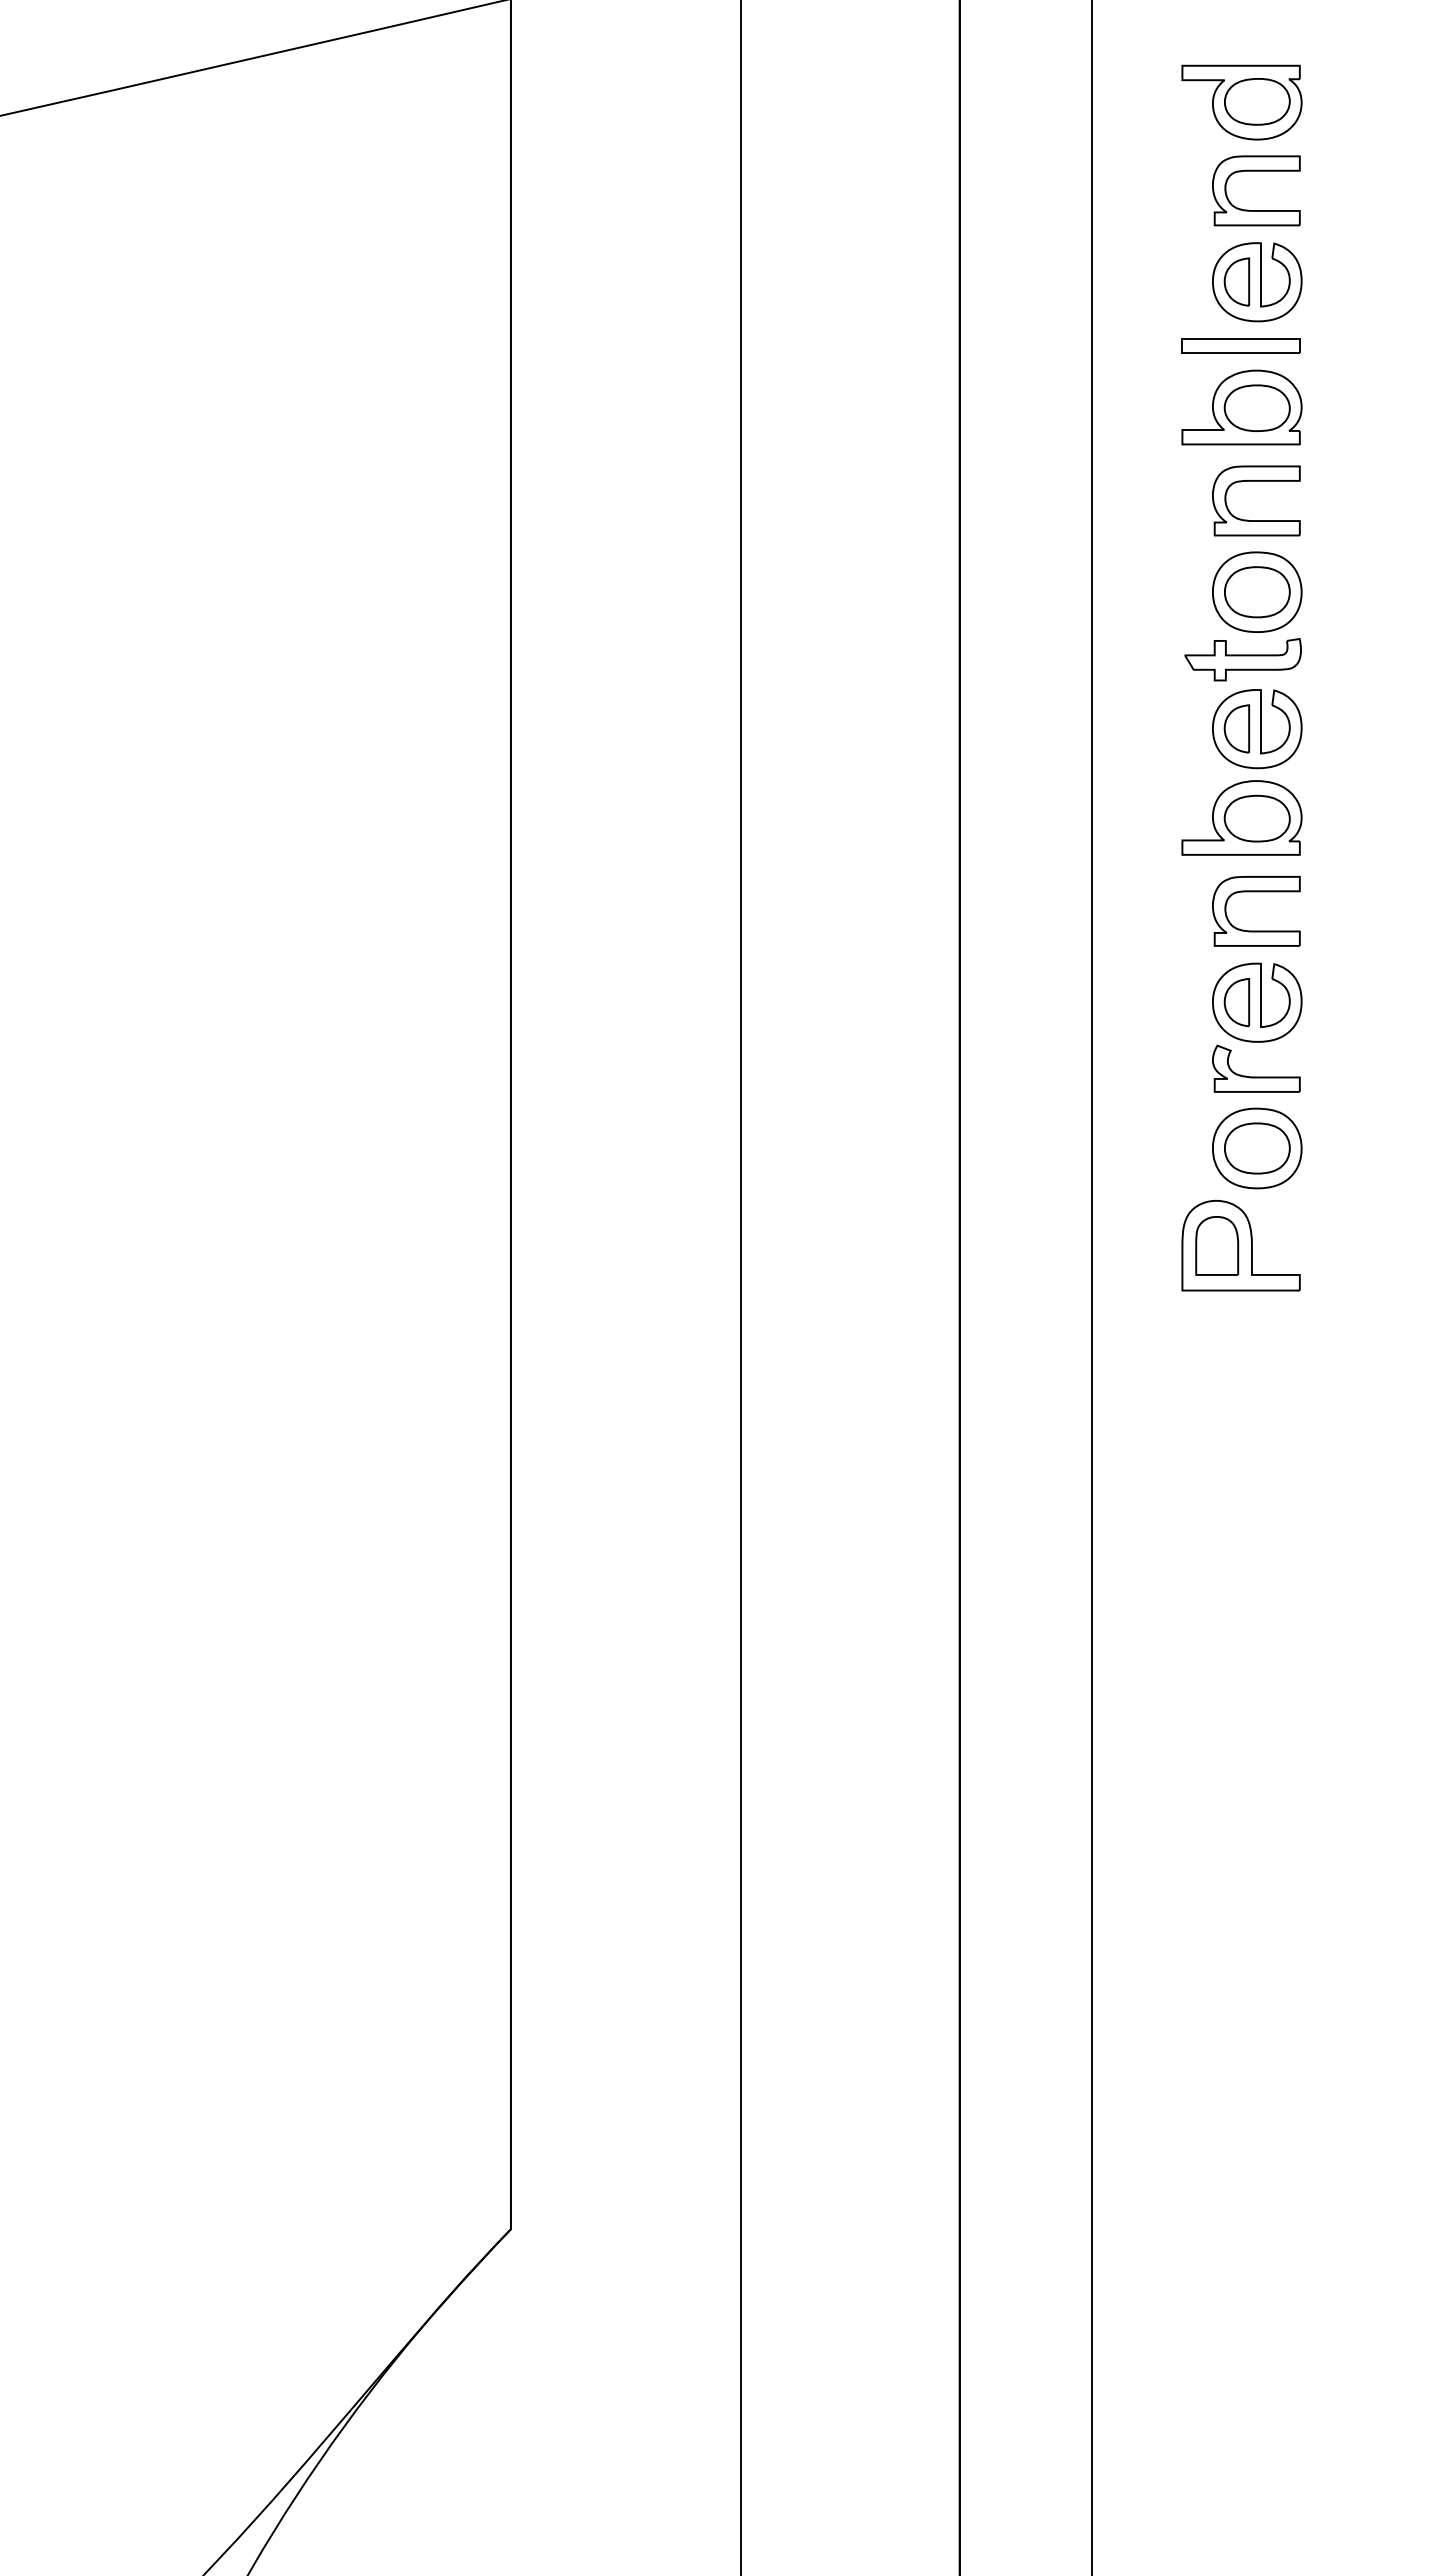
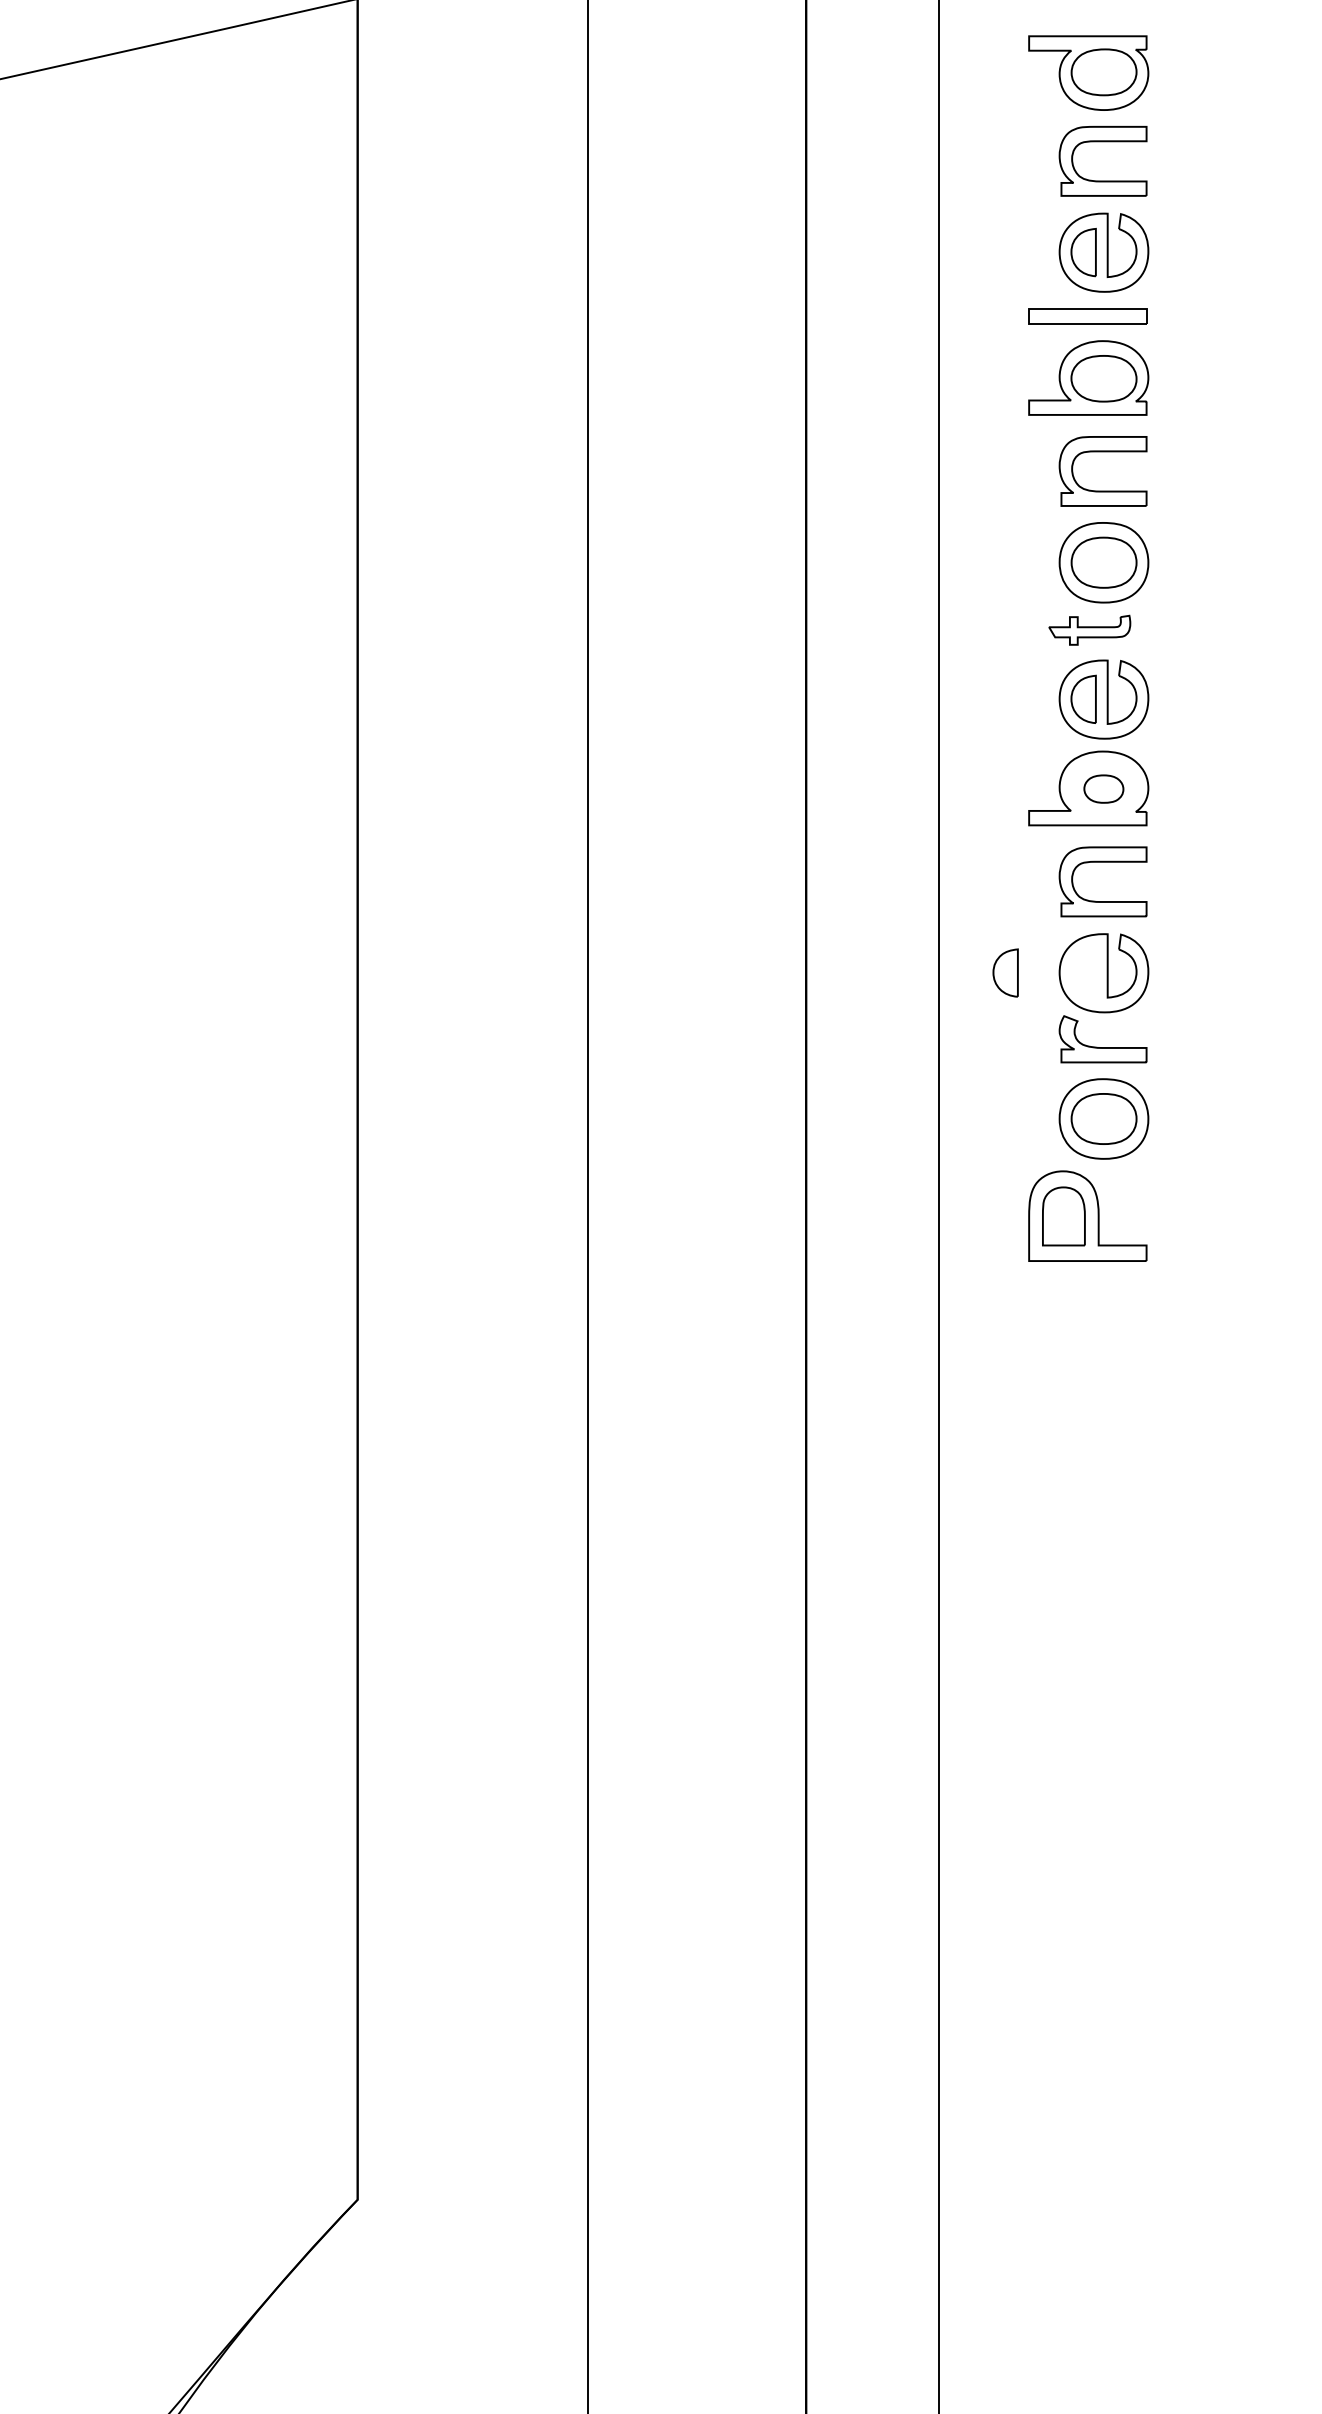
part: (1242, 659) -> (1089, 630), size x0.7
part: (1256, 818) -> (1103, 789), size x0.6
part: (1236, 1002) -> (1005, 973), moved

